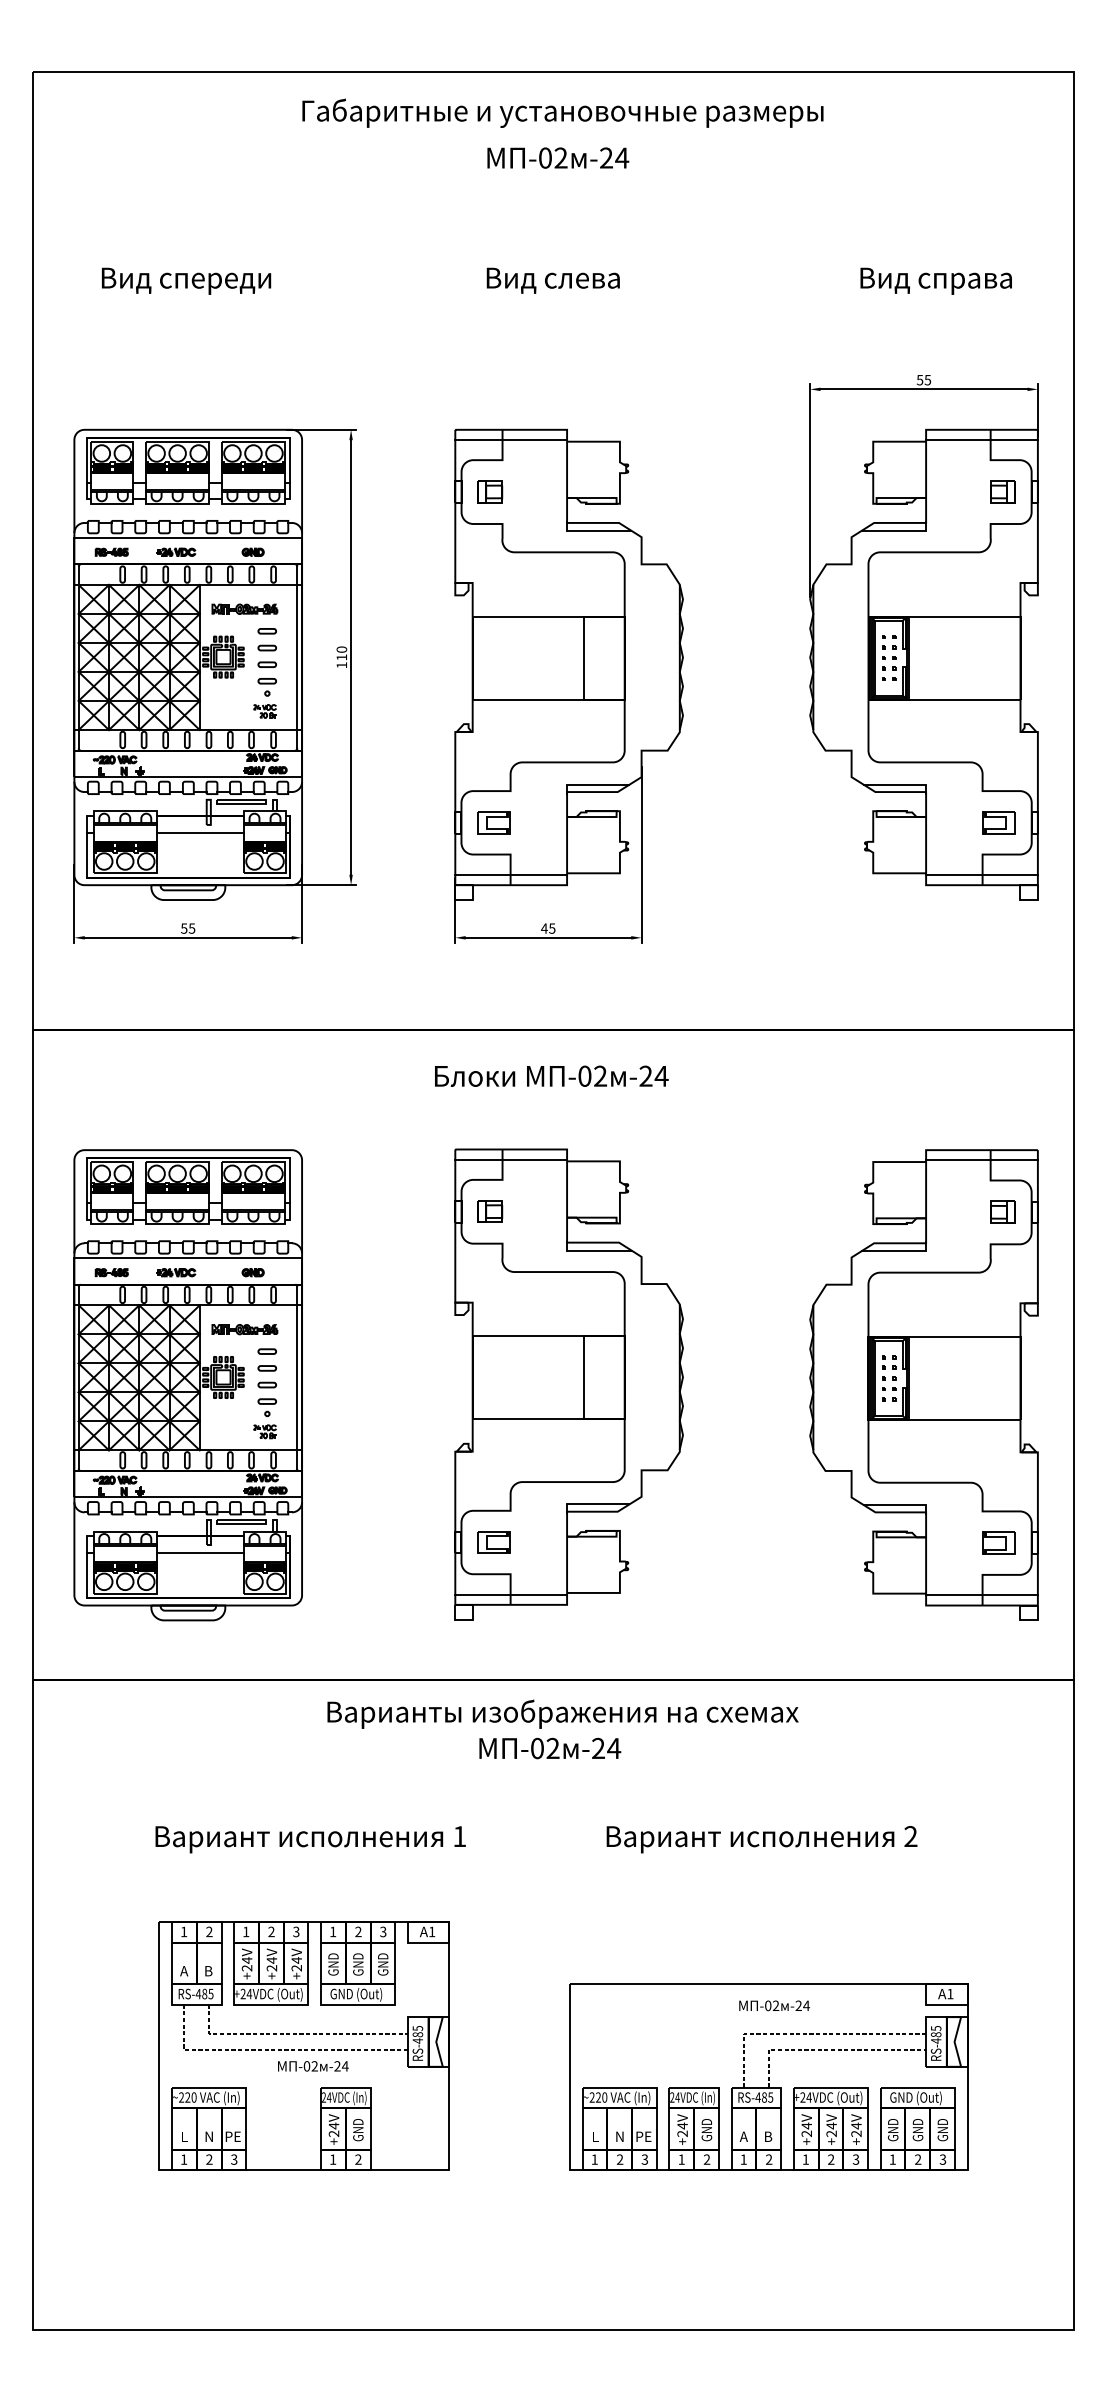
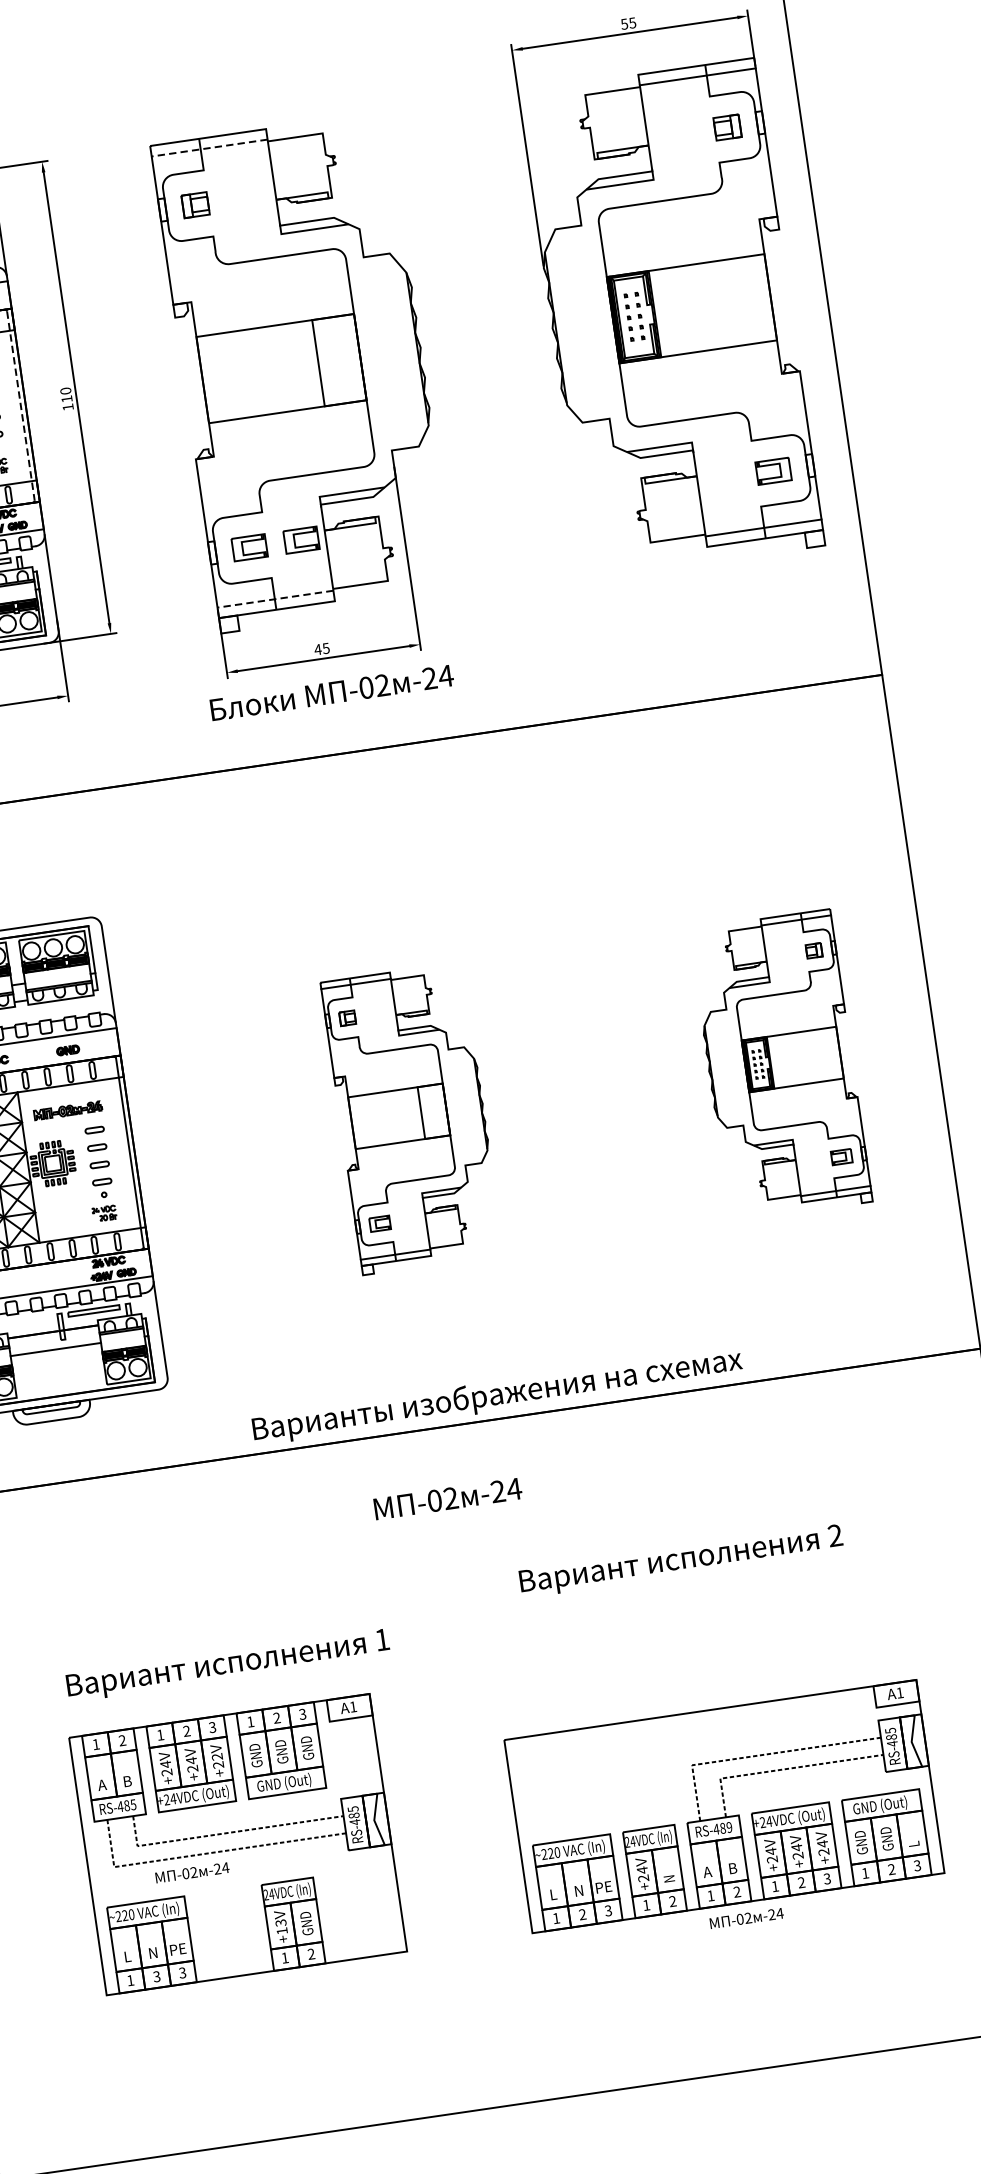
line: (511, 439) -> (209, 147), solid -> dashed
line: (297, 658) -> (21, 406), solid -> dashed
part: (543, 822) -> (301, 539), added
line: (511, 875) -> (275, 599), solid -> dashed
text: (551, 1075) -> (331, 692), moved
part: (568, 1384) -> (411, 1118), size x0.6
part: (923, 1384) -> (780, 1065), size x0.6
text: (562, 1713) -> (496, 1395), moved
text: (310, 1839) -> (228, 1665), moved
text: (296, 1960) -> (217, 1757), +24V -> +22V
text: (774, 2005) -> (746, 1918), moved
text: (313, 2066) -> (192, 1872), moved
text: (770, 2097) -> (729, 1827), RS-485 -> RS-489
text: (333, 2129) -> (280, 1926), +24V -> +13V
text: (706, 2130) -> (667, 1871), GND -> N
text: (942, 2130) -> (912, 1835), GND -> L
text: (209, 2159) -> (156, 1976), 2 -> 3

